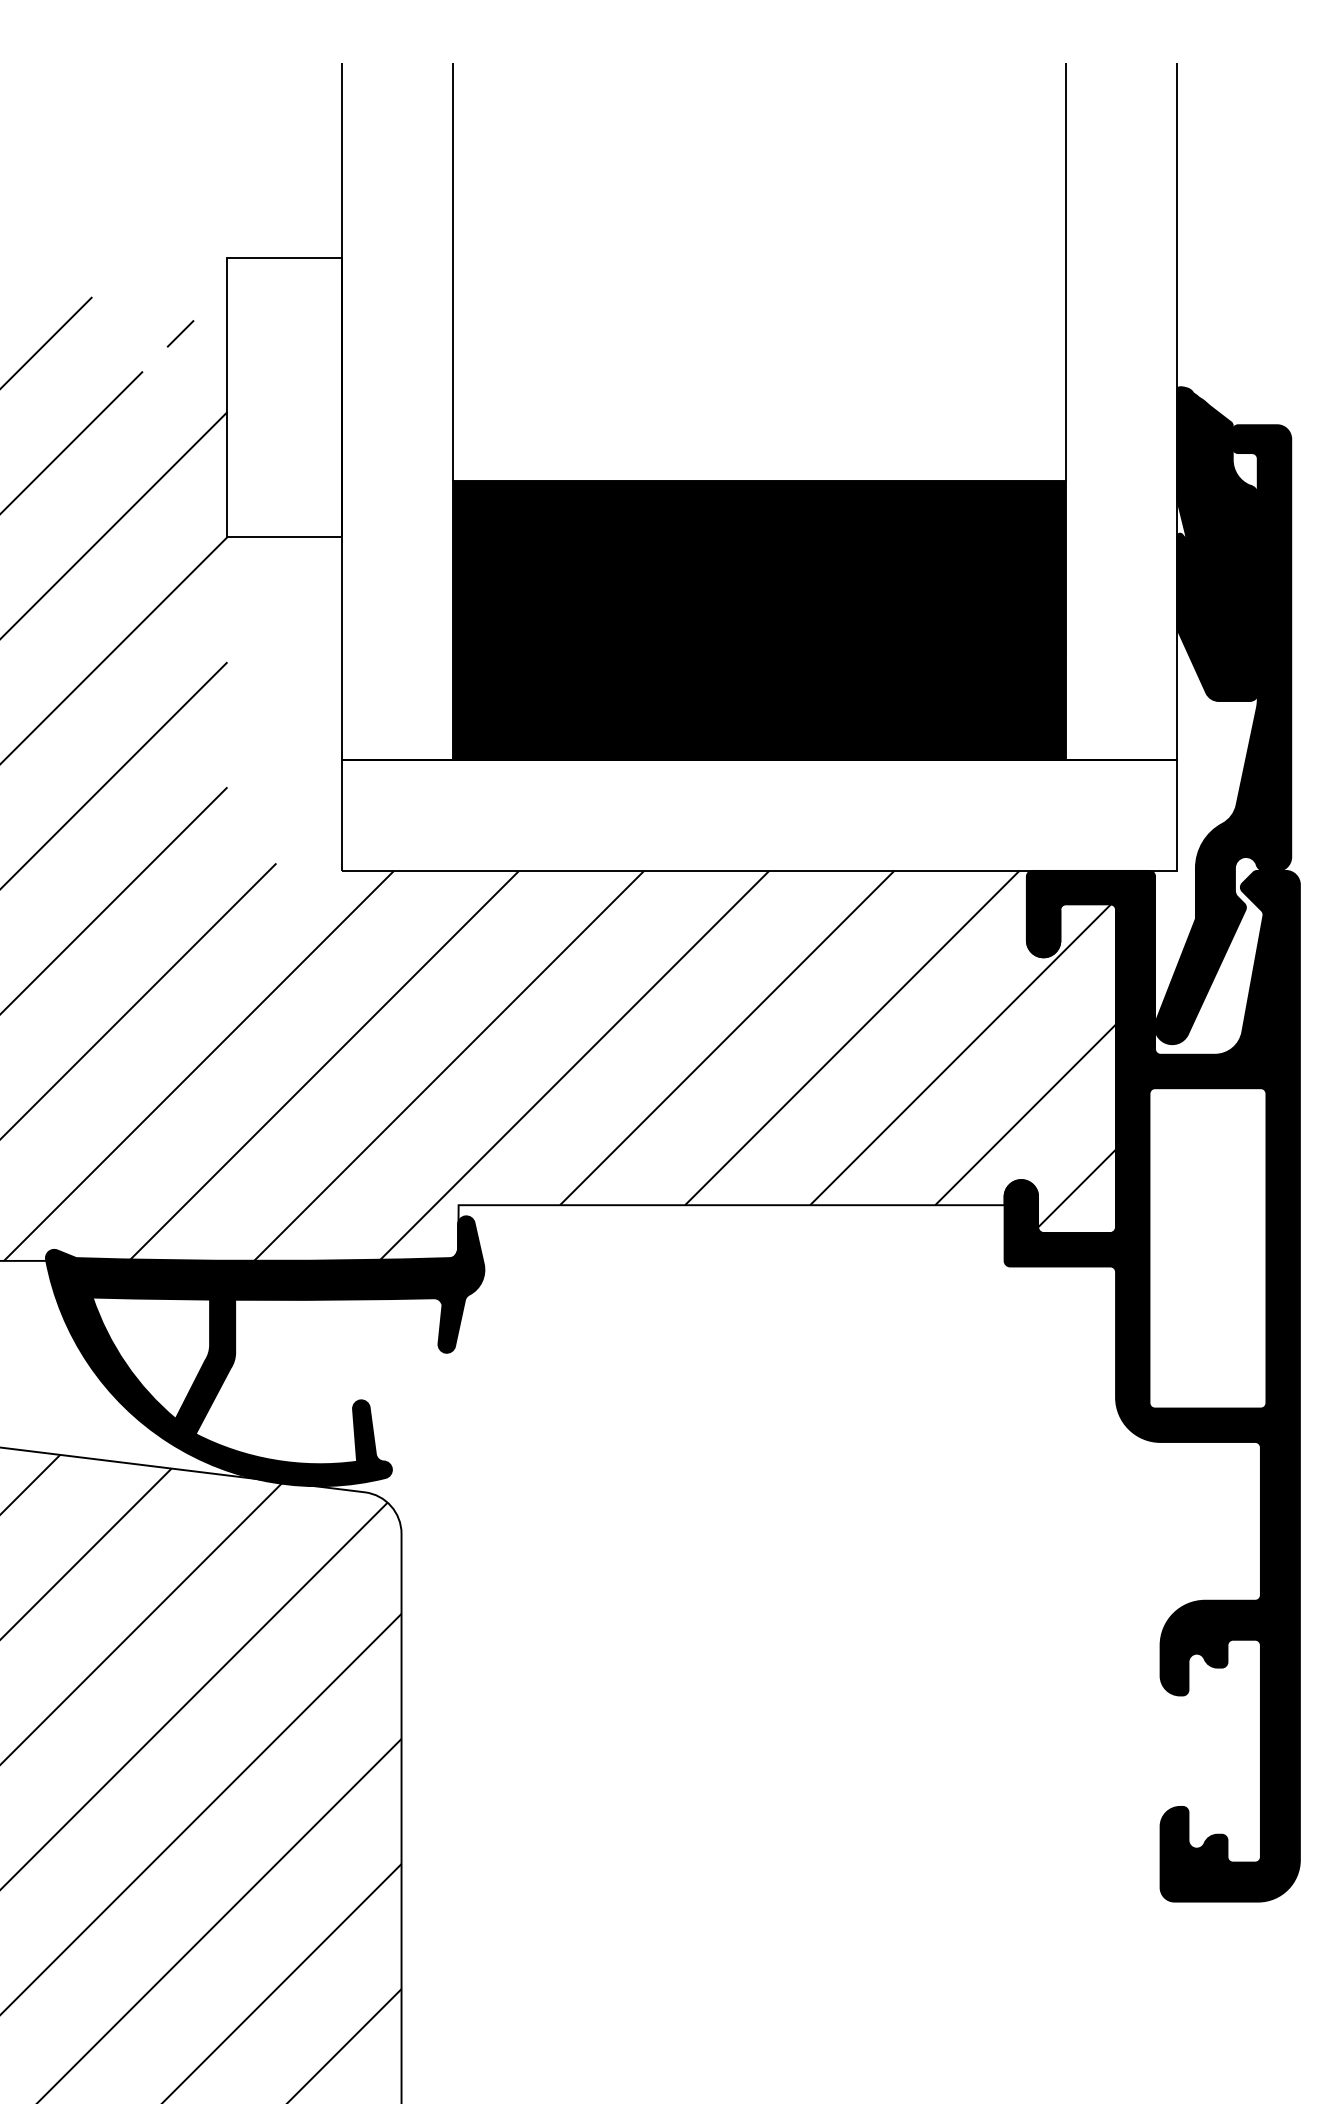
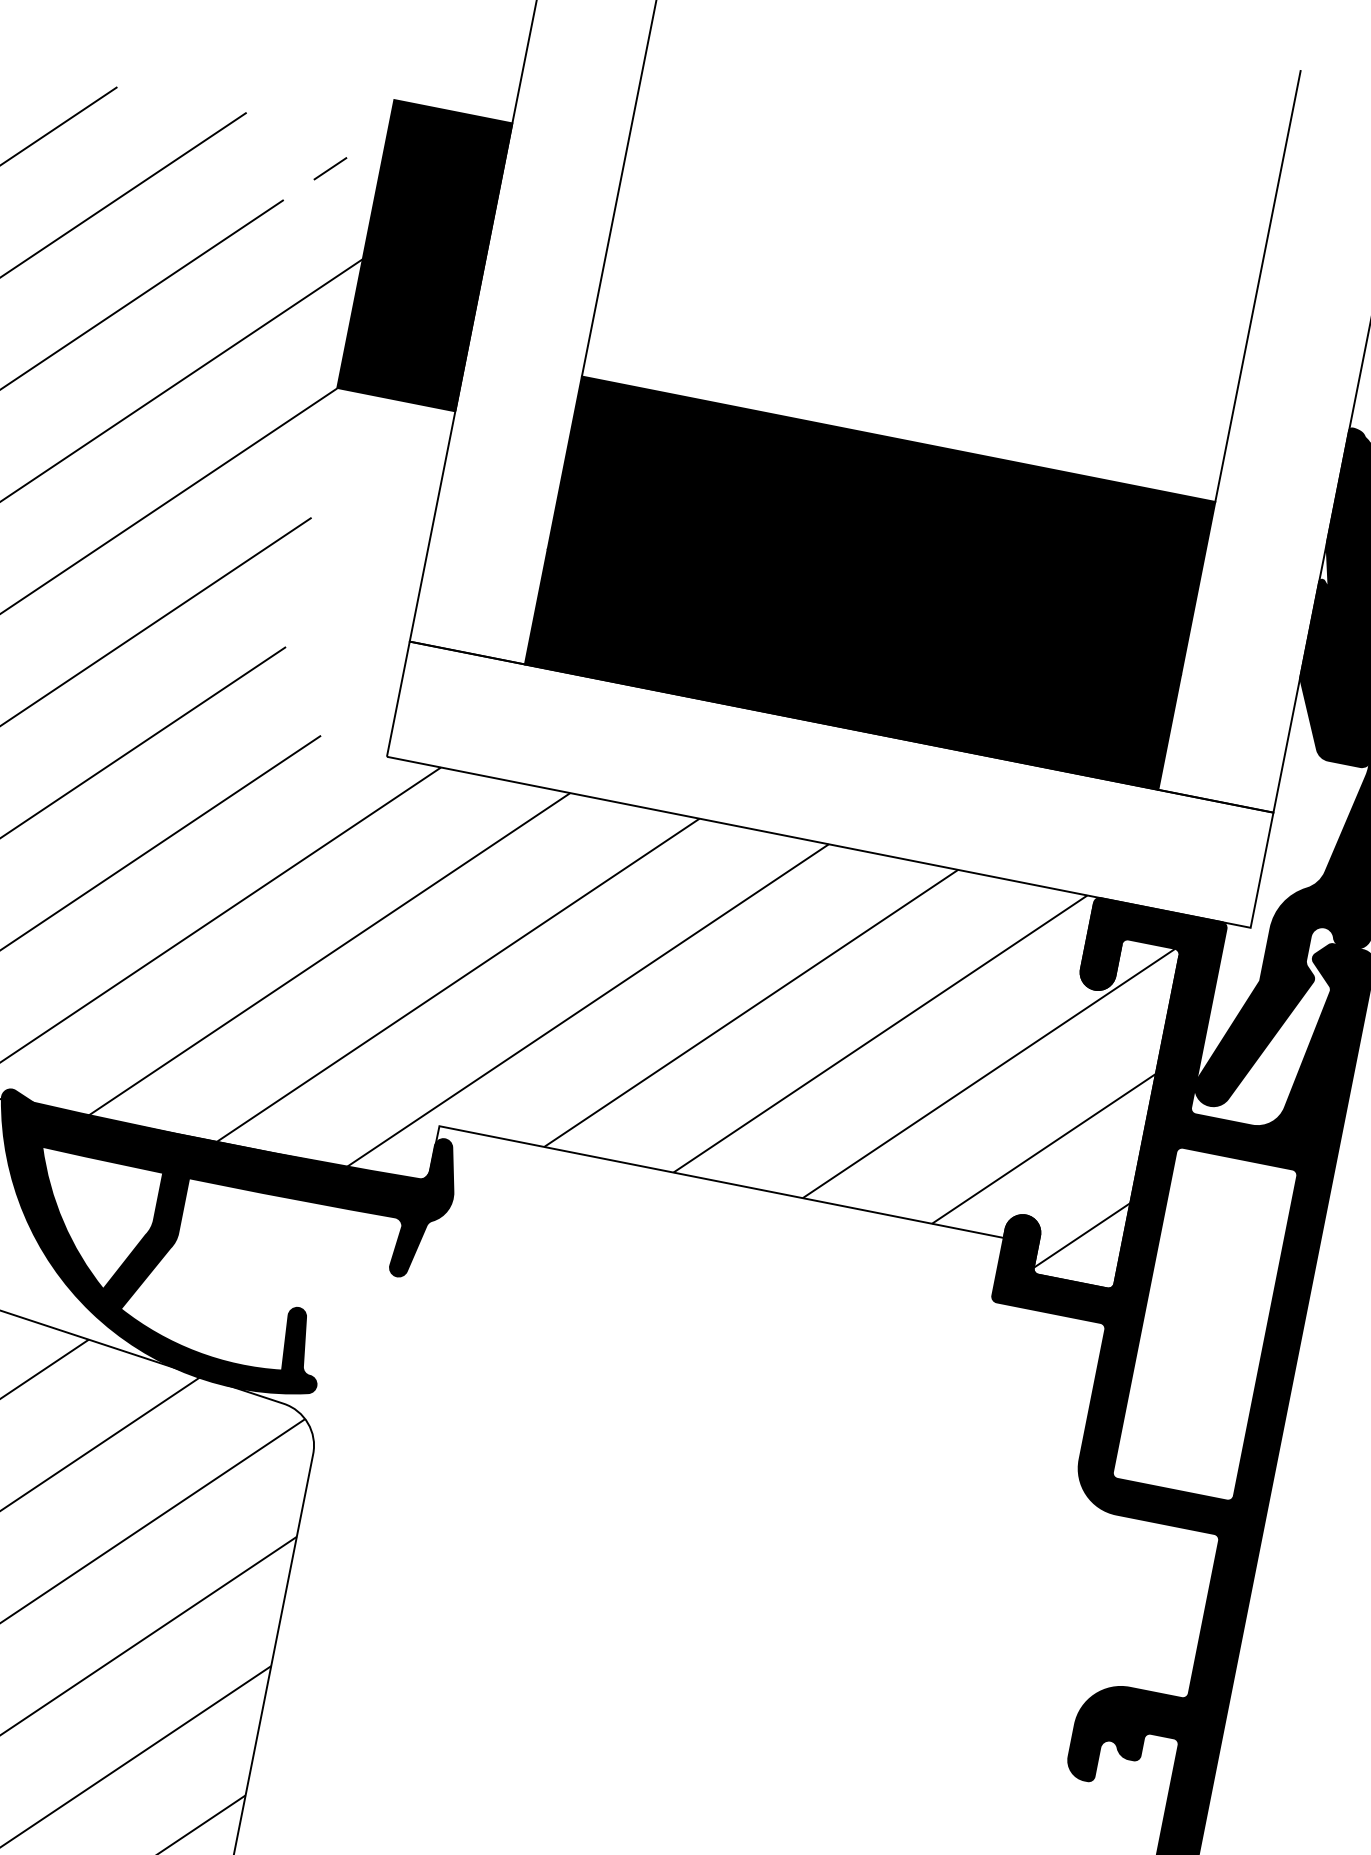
fill: (284, 397) -> (424, 255), added

